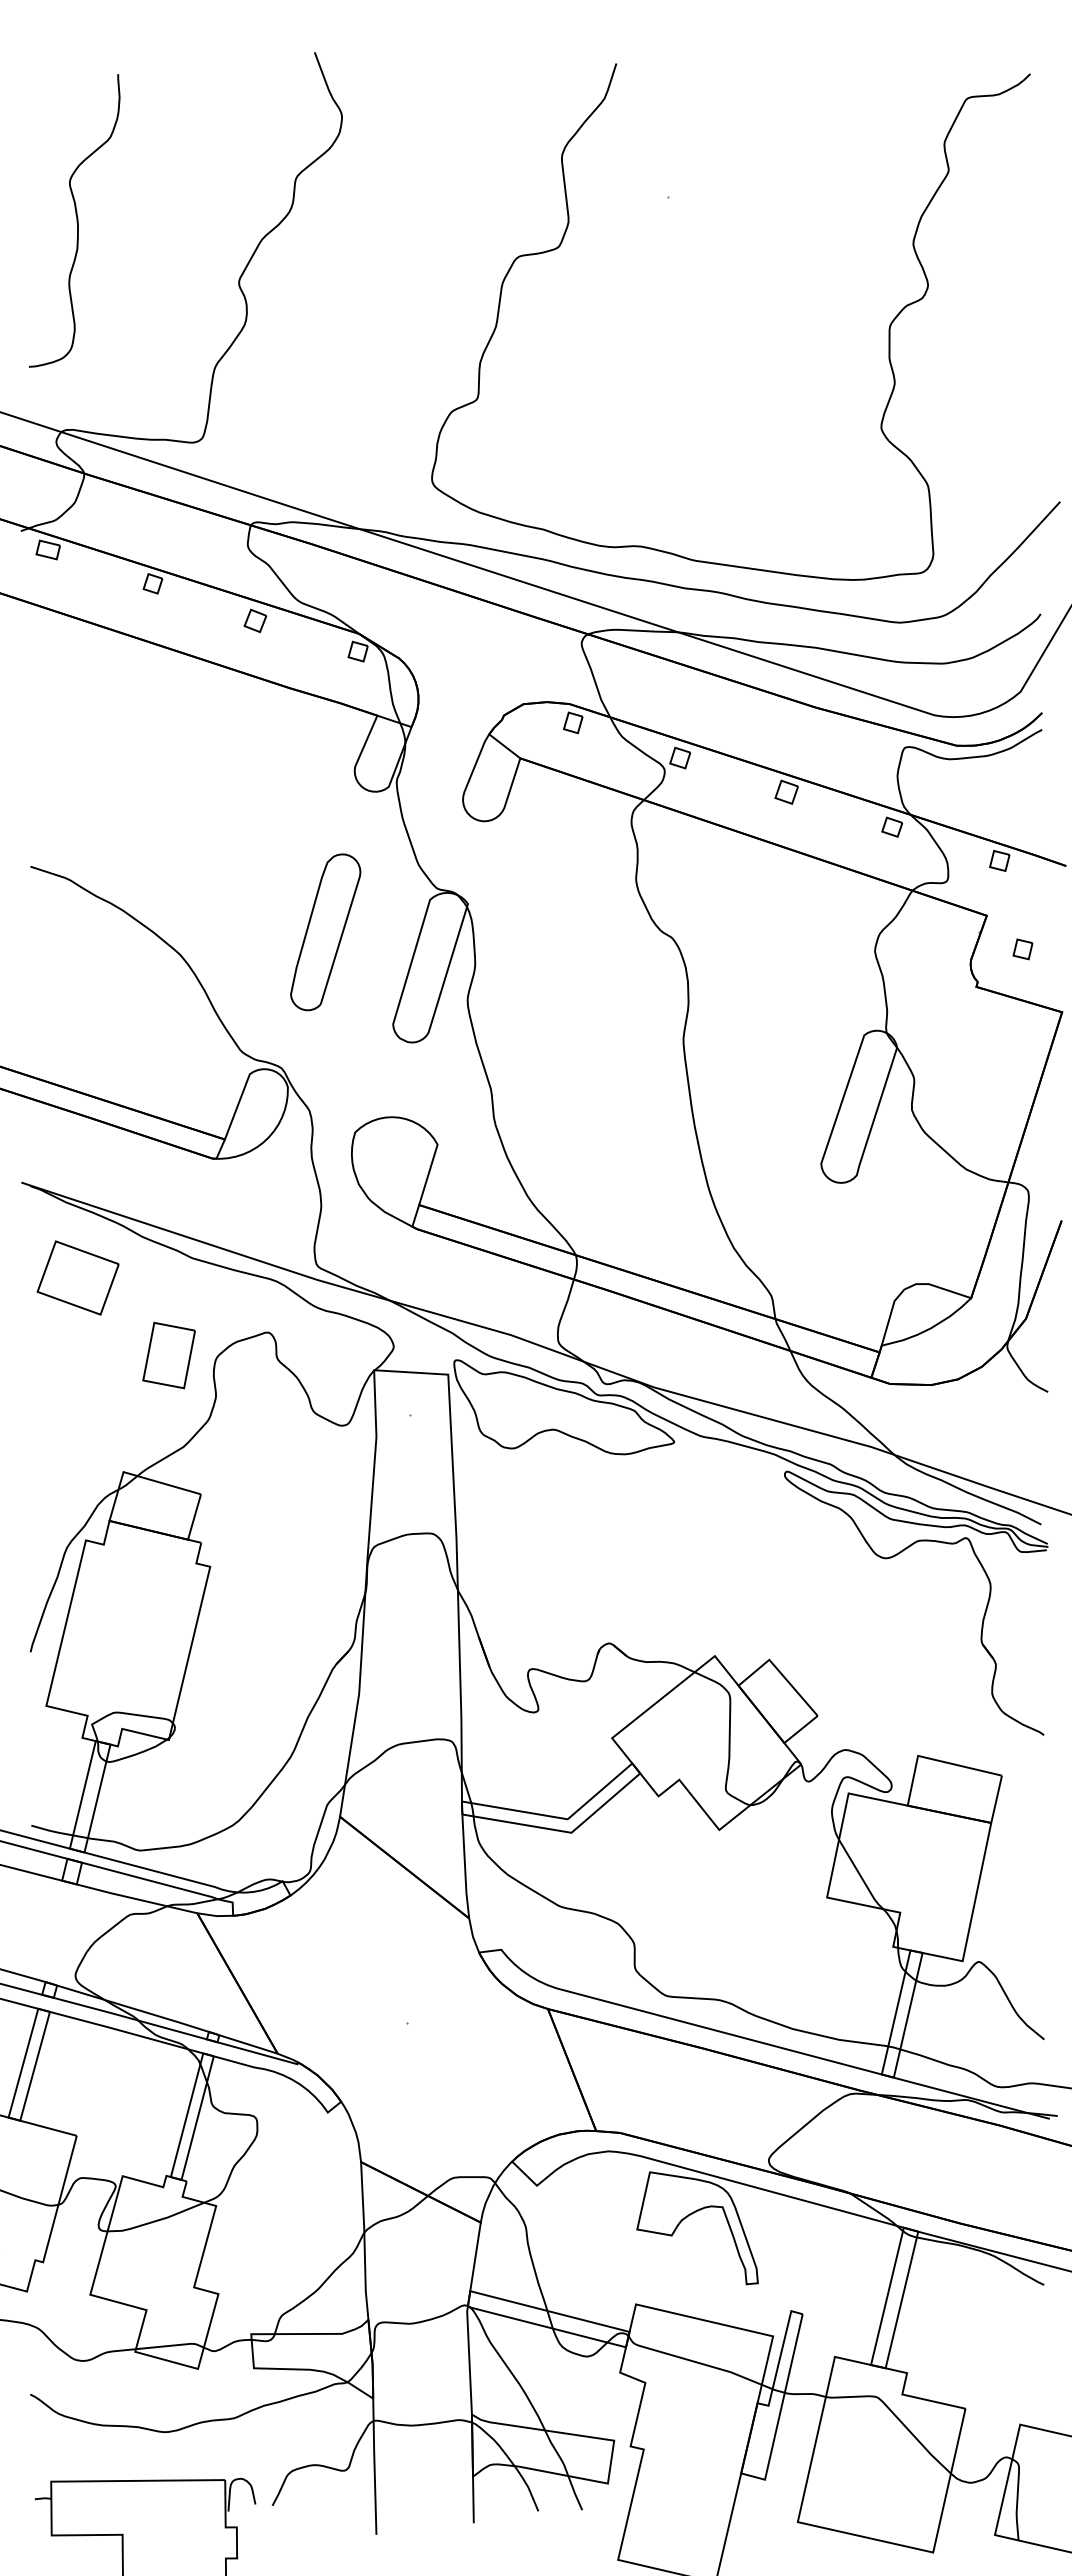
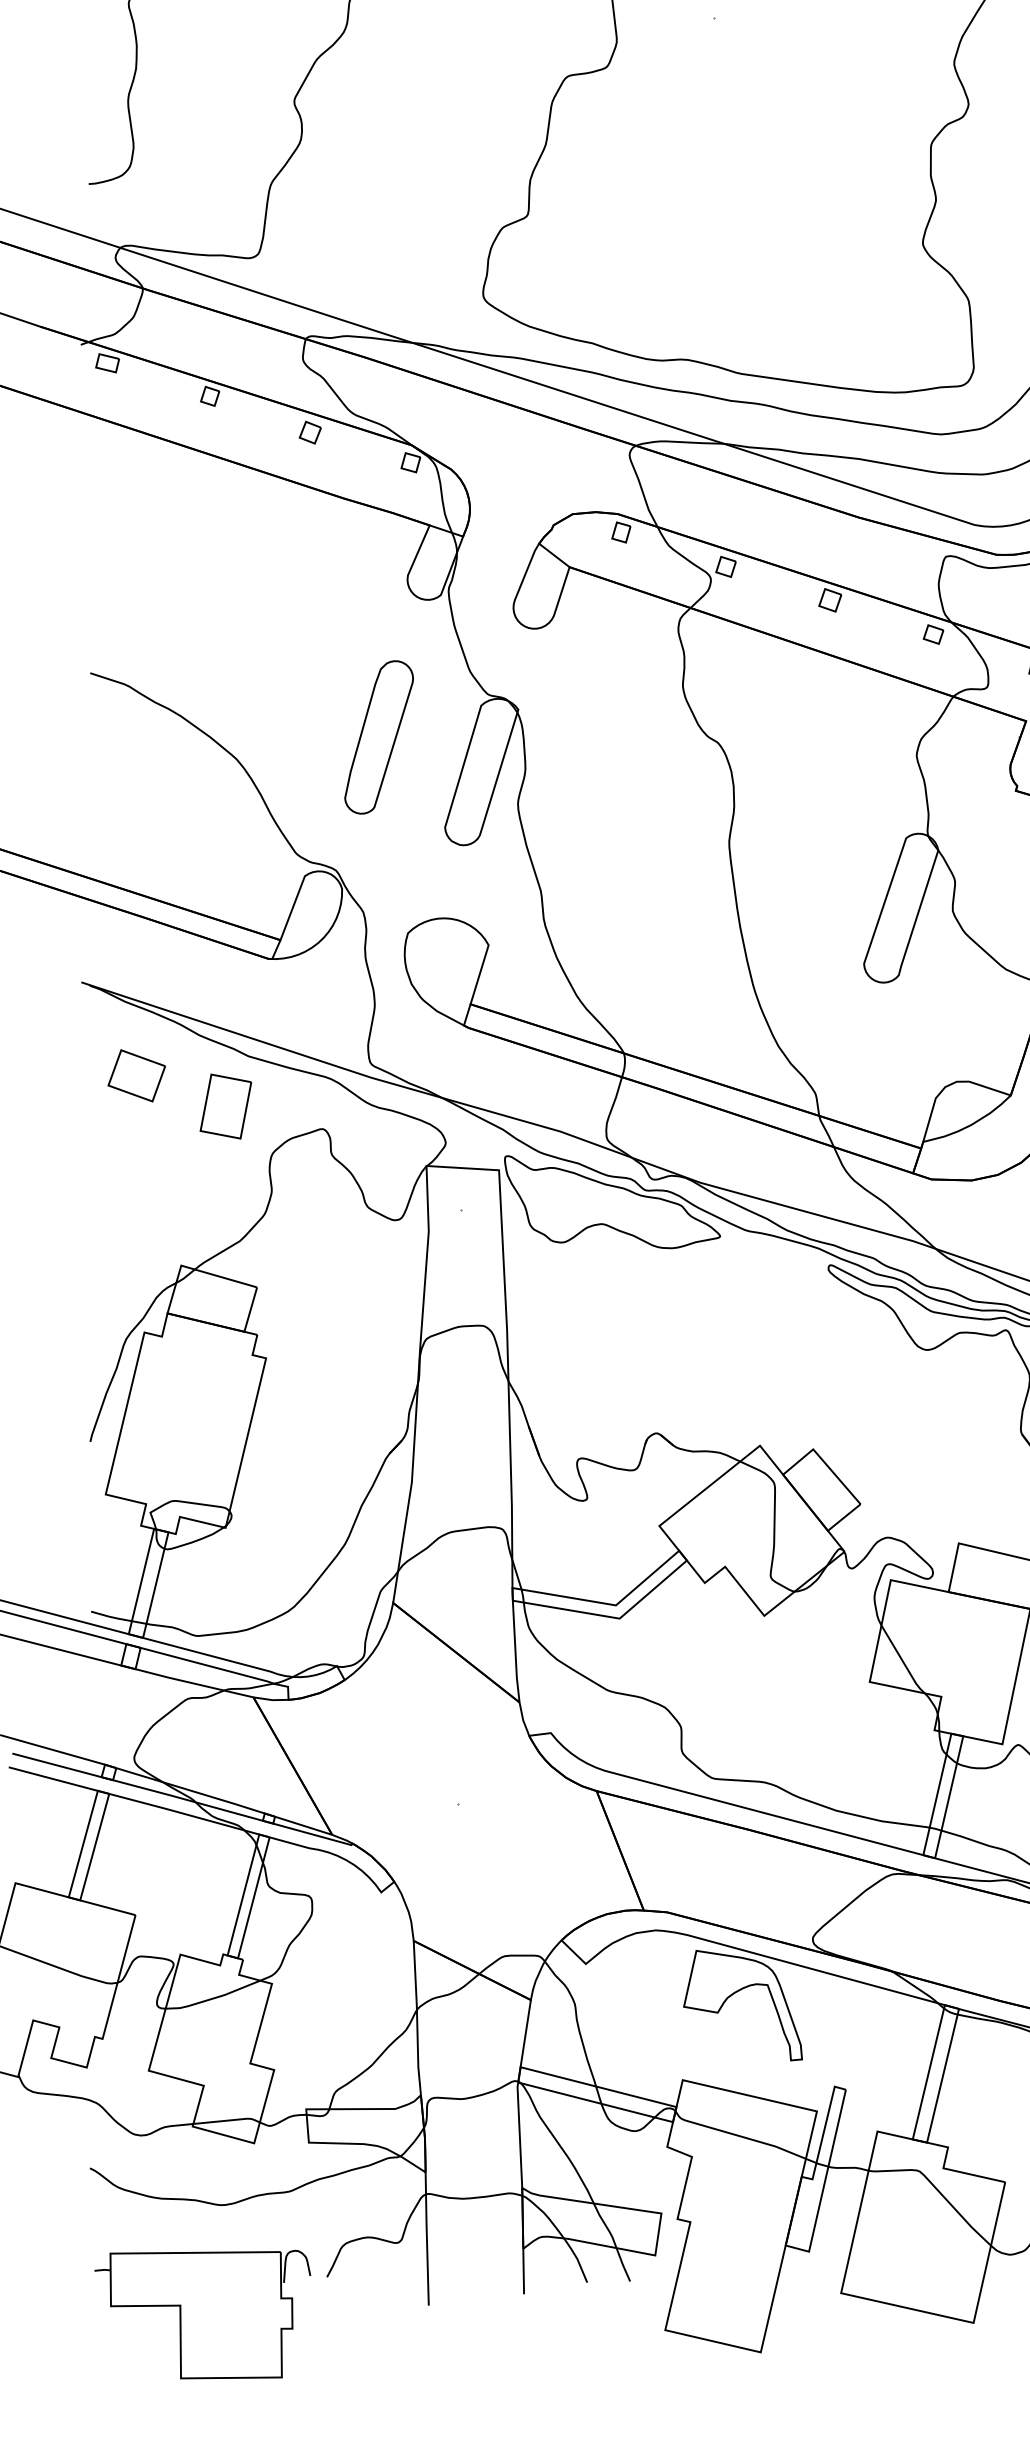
part: (77, 1278) -> (136, 1076), size x0.71
part: (168, 1355) -> (225, 1106), moved

